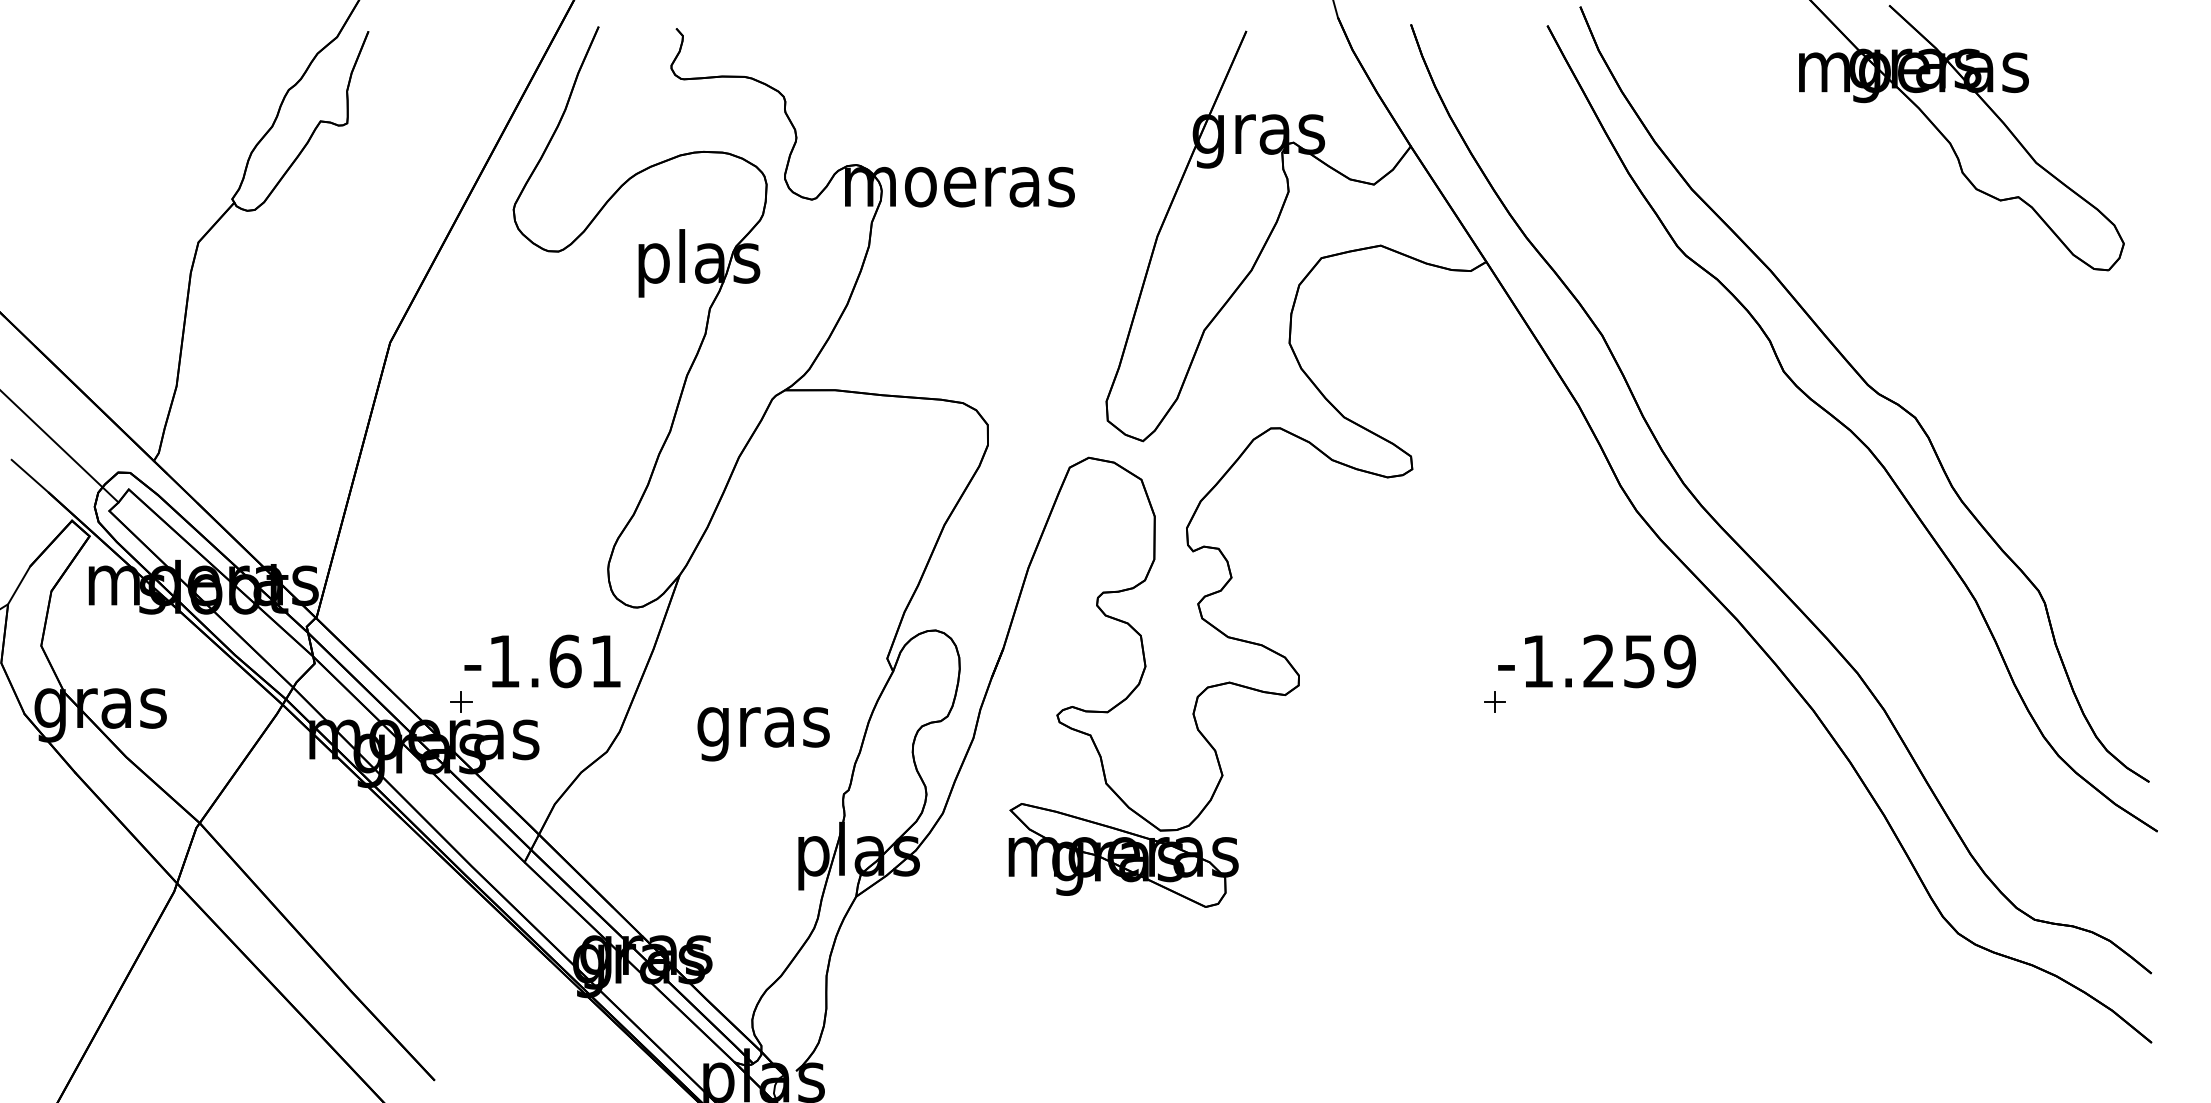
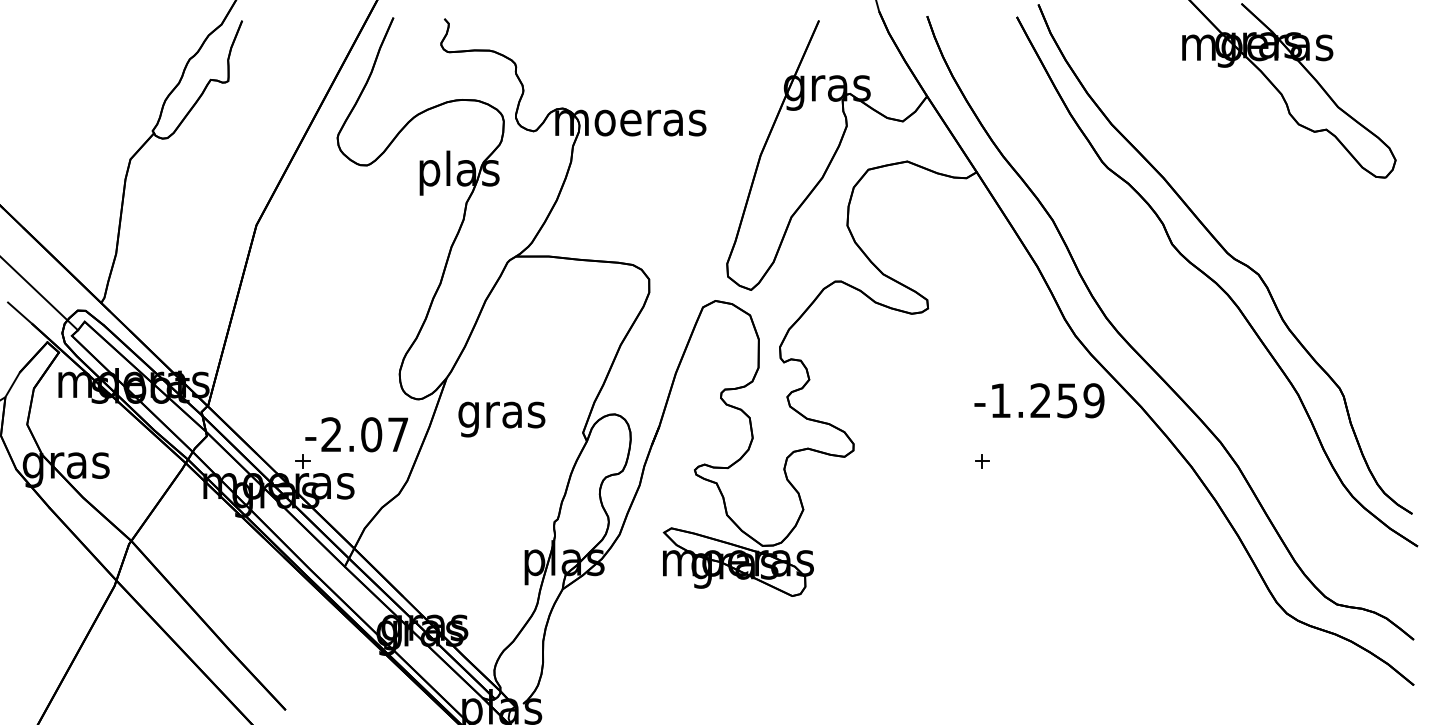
text: (554, 661) -> (364, 434), -1.61 -> -2.07
text: (1597, 661) -> (1039, 400), moved
text: (763, 734) -> (501, 419), moved

